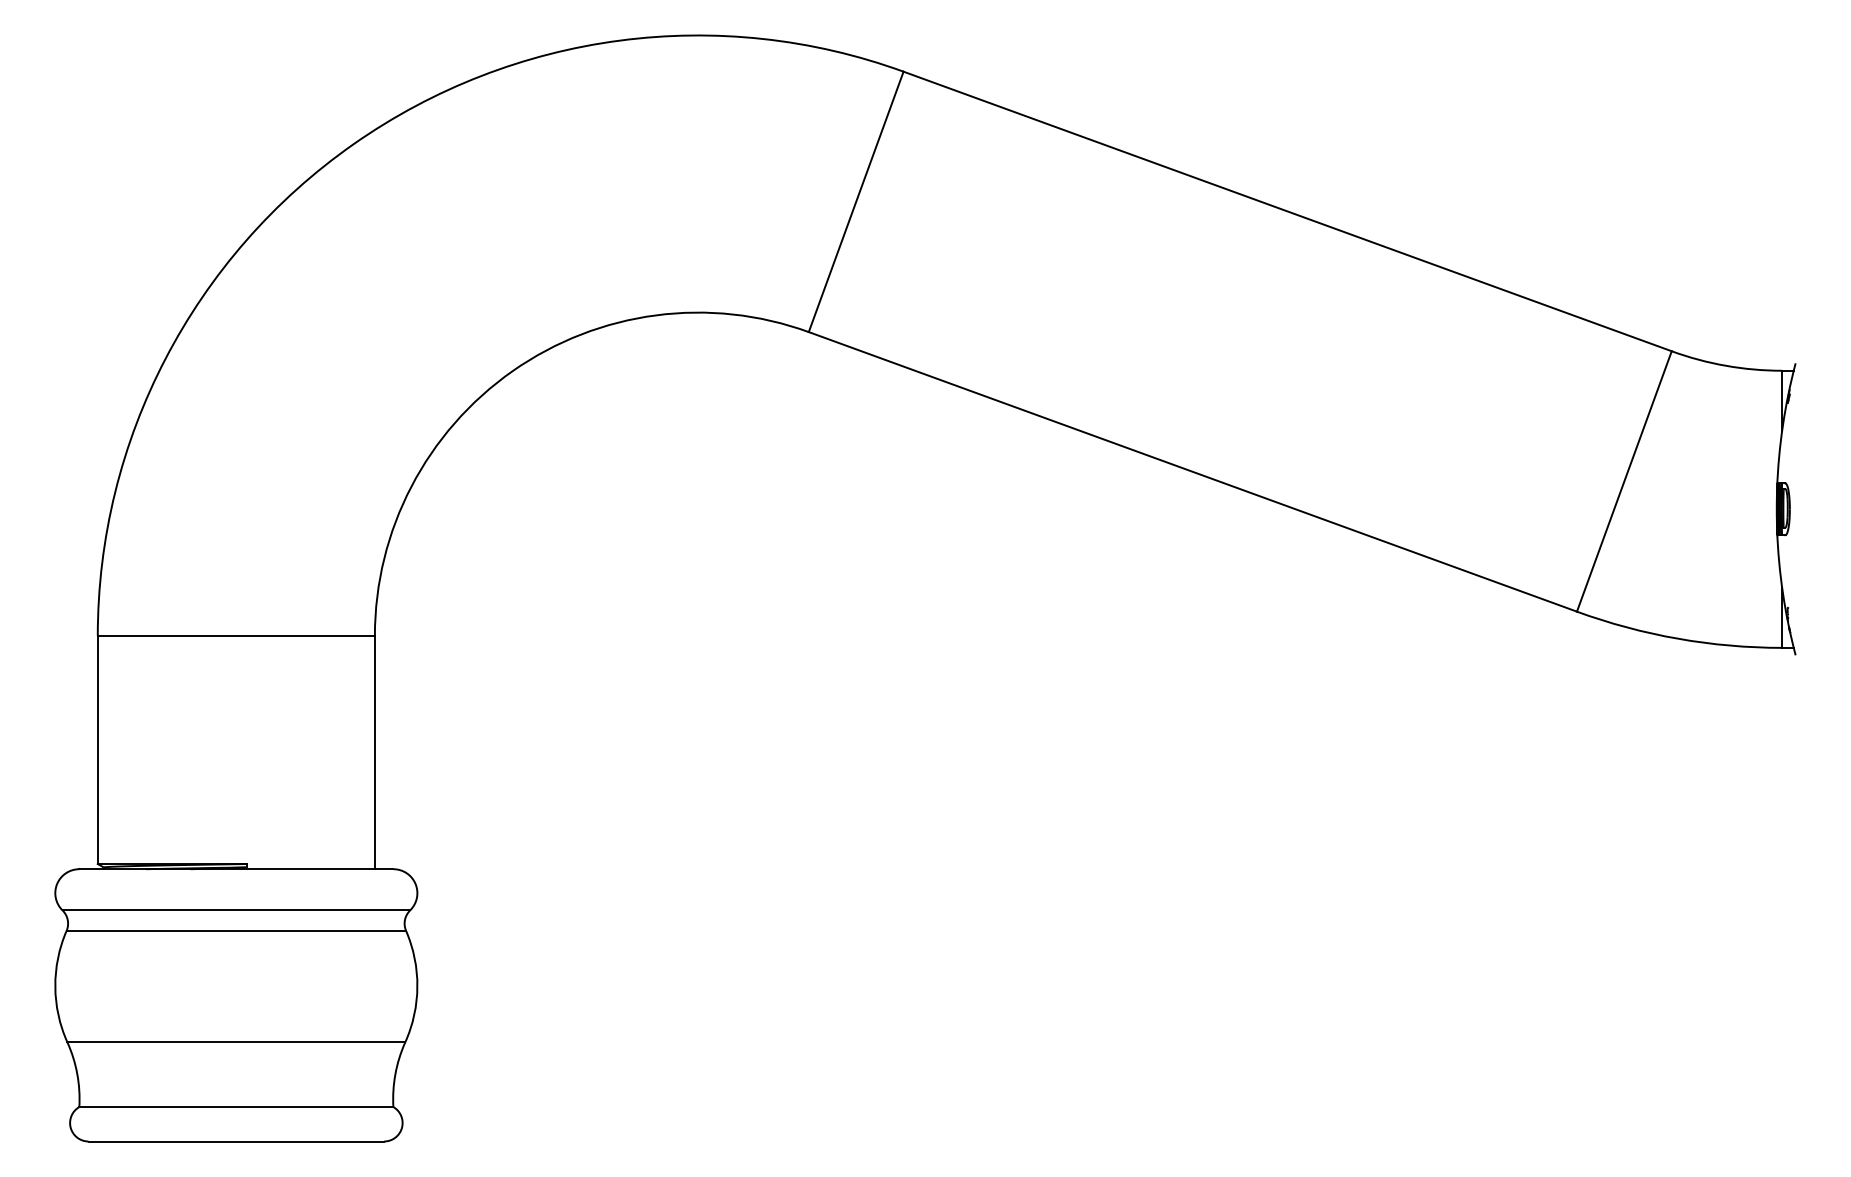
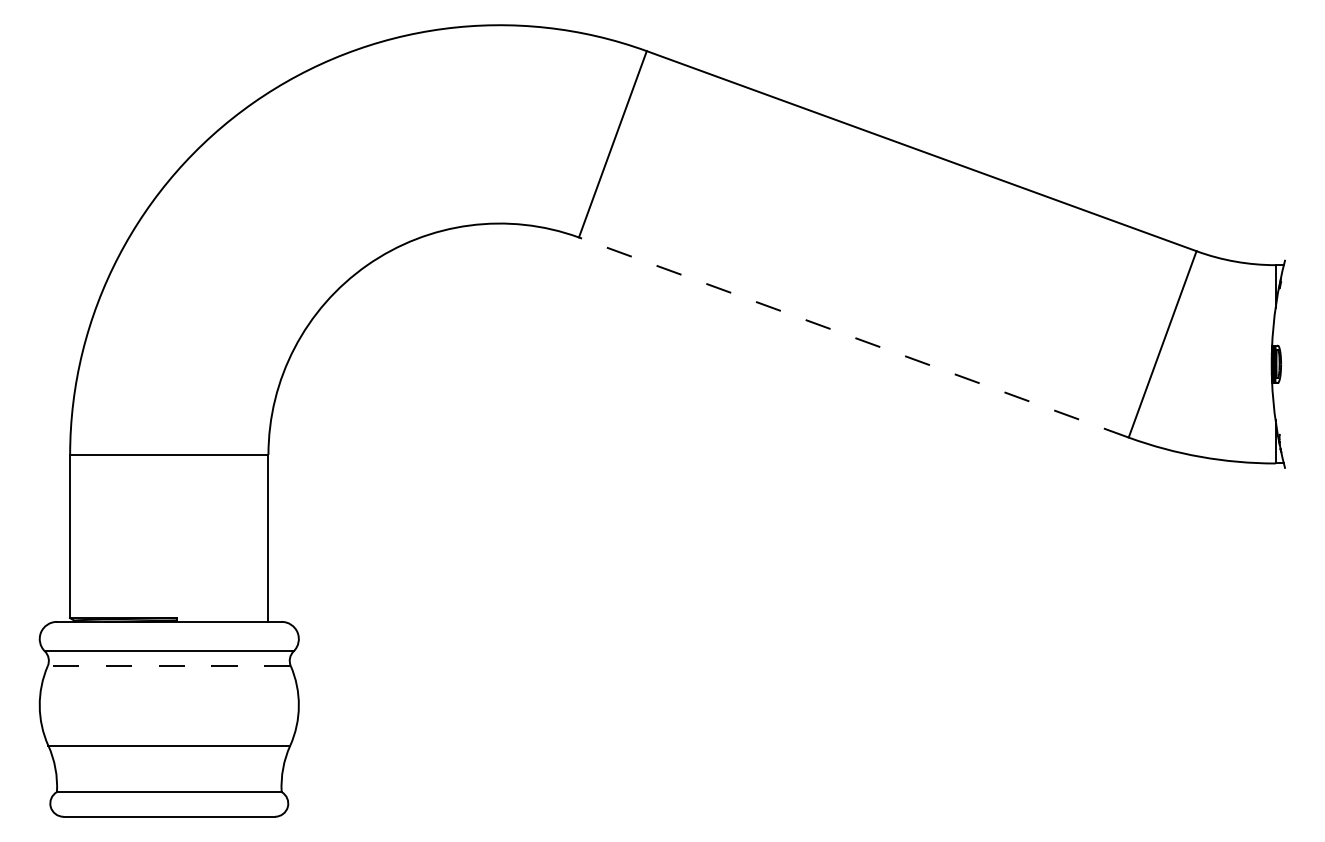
line: (1192, 471) -> (853, 337), solid -> dashed
line: (235, 931) -> (168, 666), solid -> dashed

